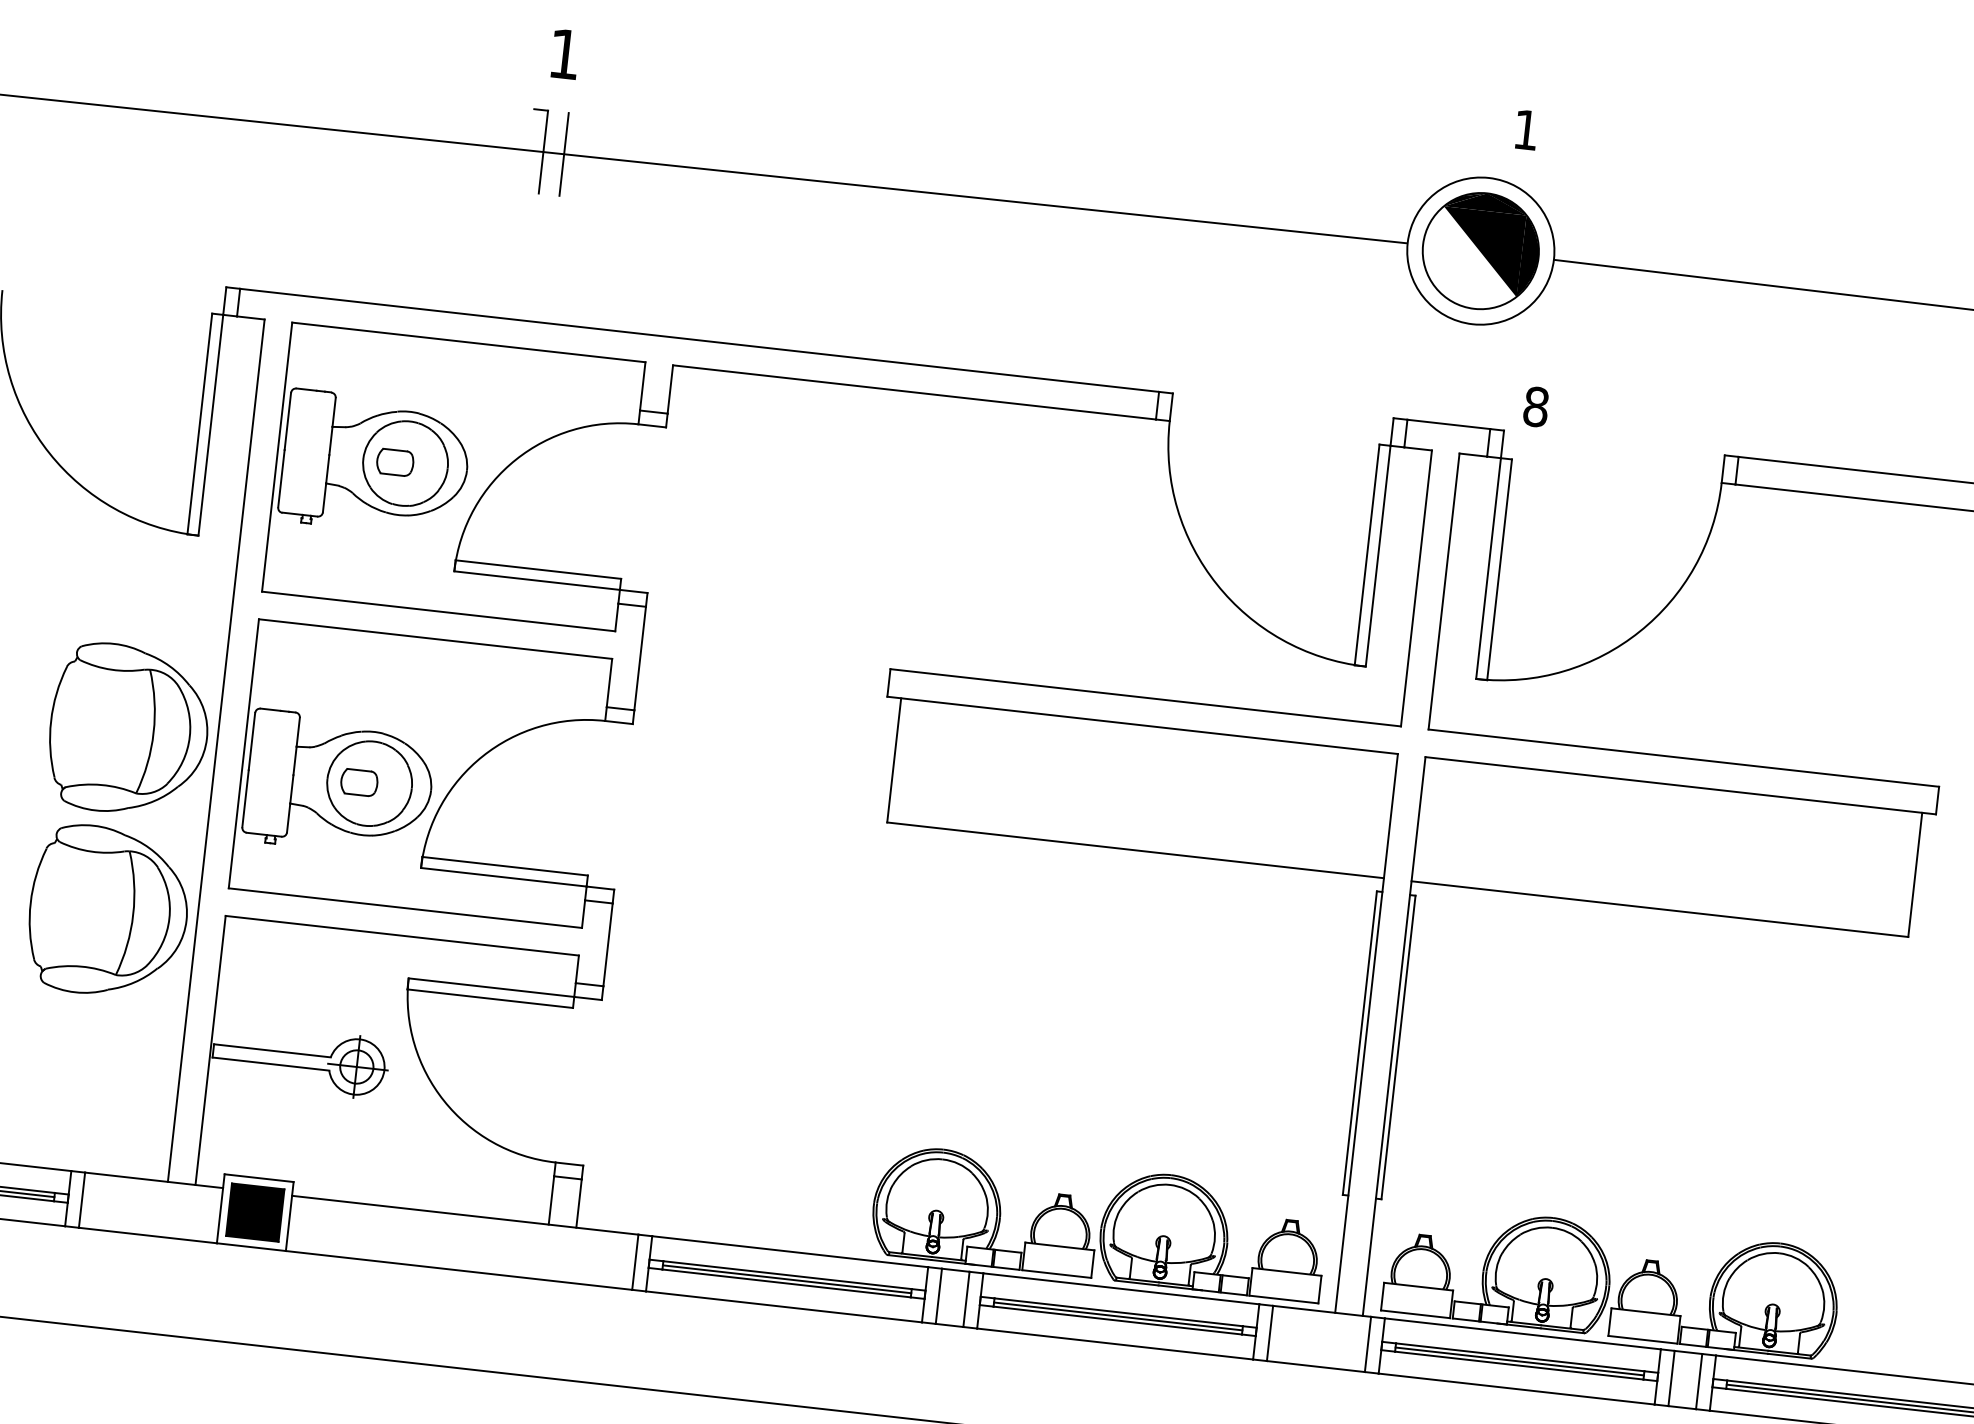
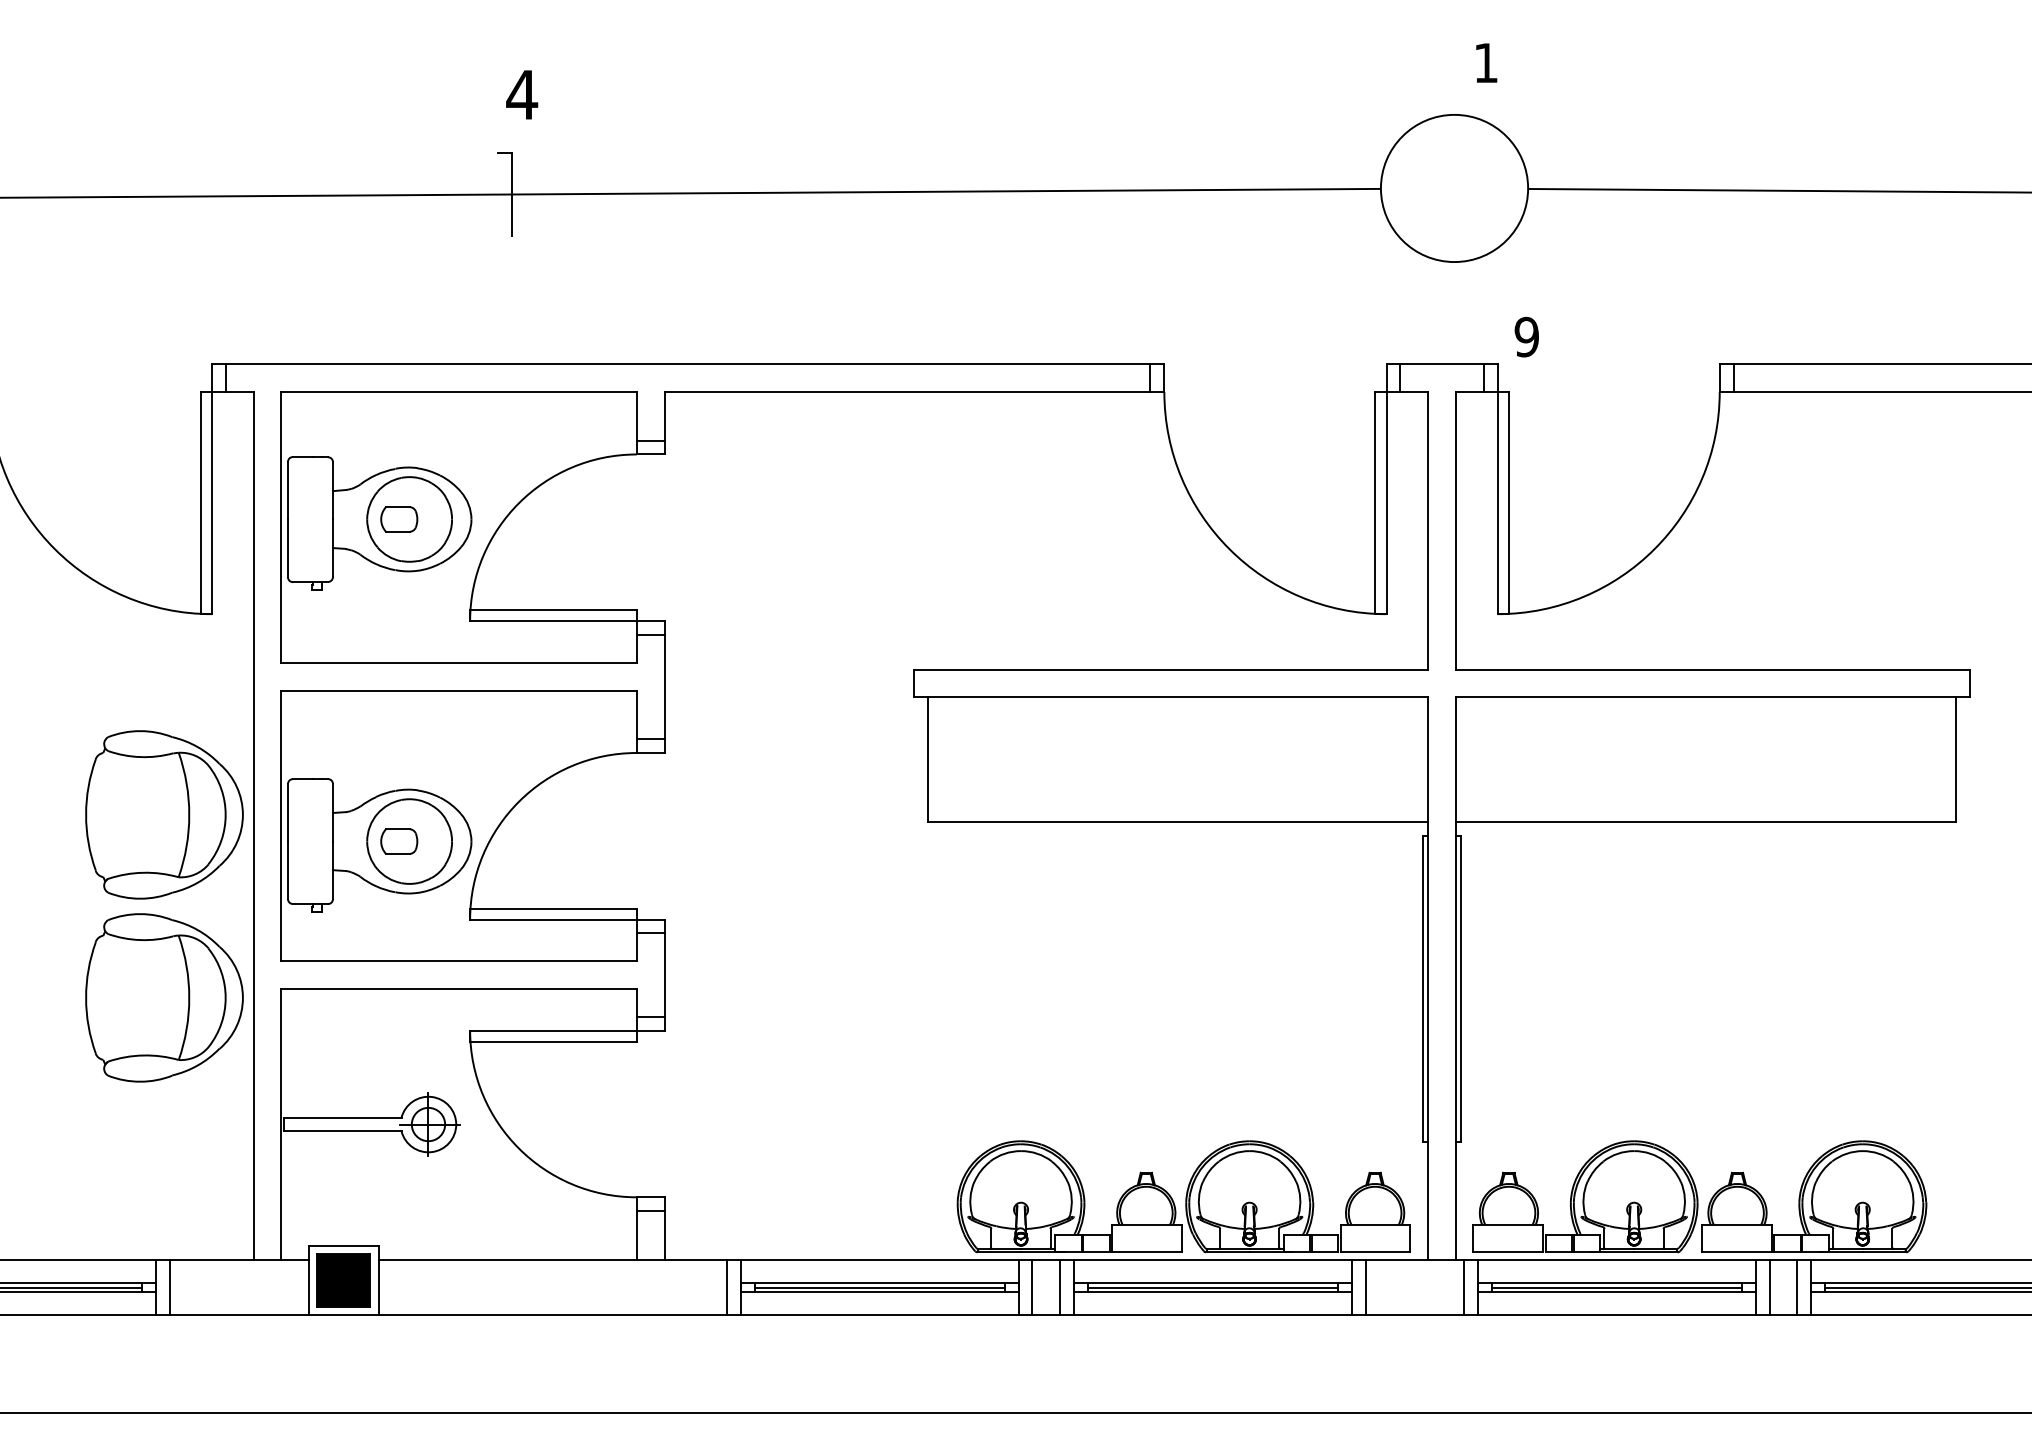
text: (565, 53) -> (522, 94), 1 -> 4
line: (563, 154) -> (532, 194), removed
part: (1480, 251) -> (1454, 188), removed
text: (1535, 407) -> (1526, 337), 8 -> 9

